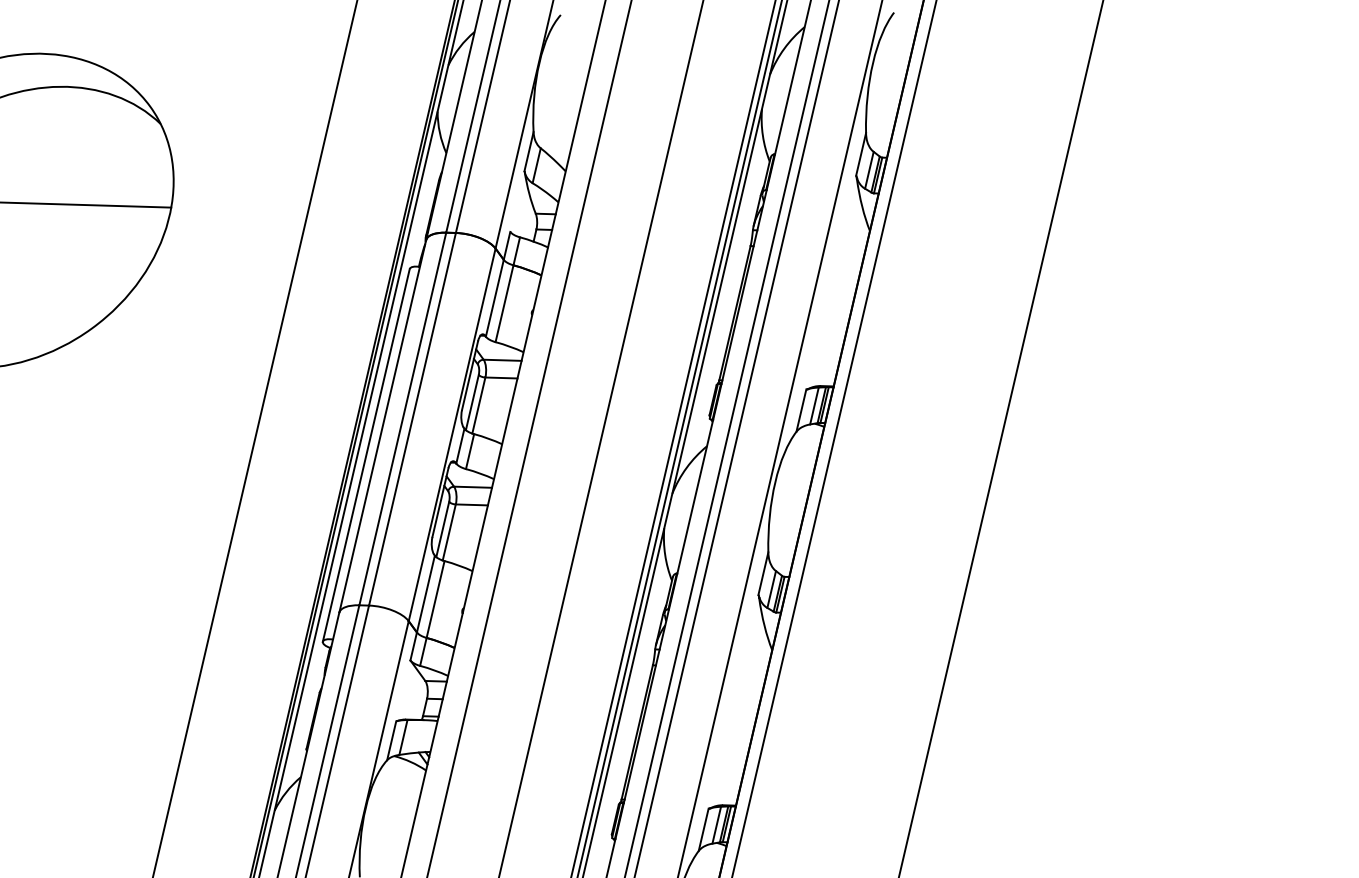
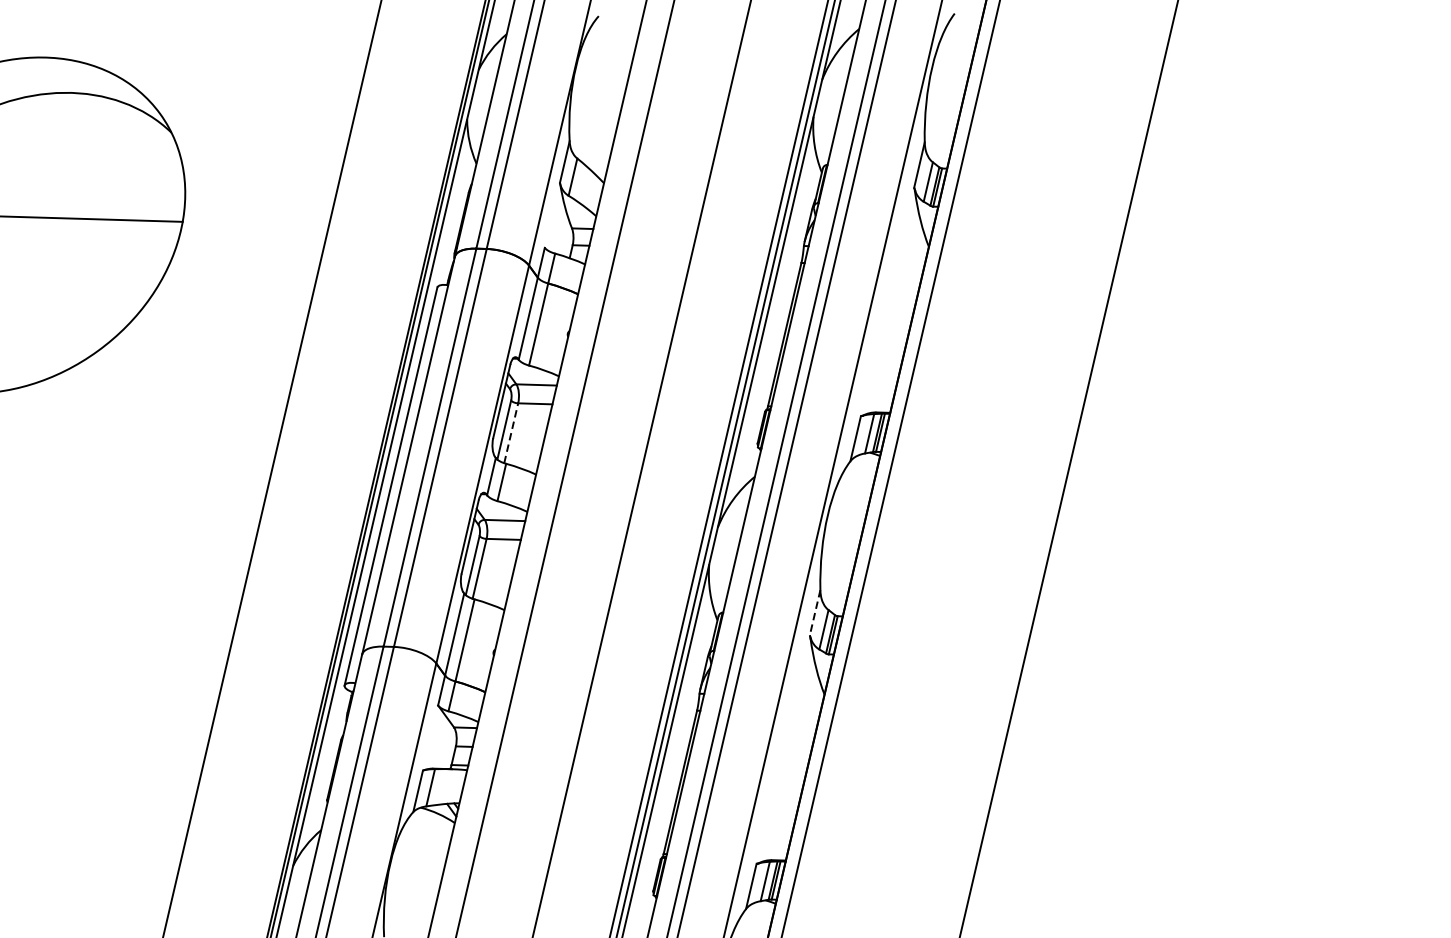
line: (478, 405) -> (510, 433), solid -> dashed
line: (763, 573) -> (815, 612), solid -> dashed

